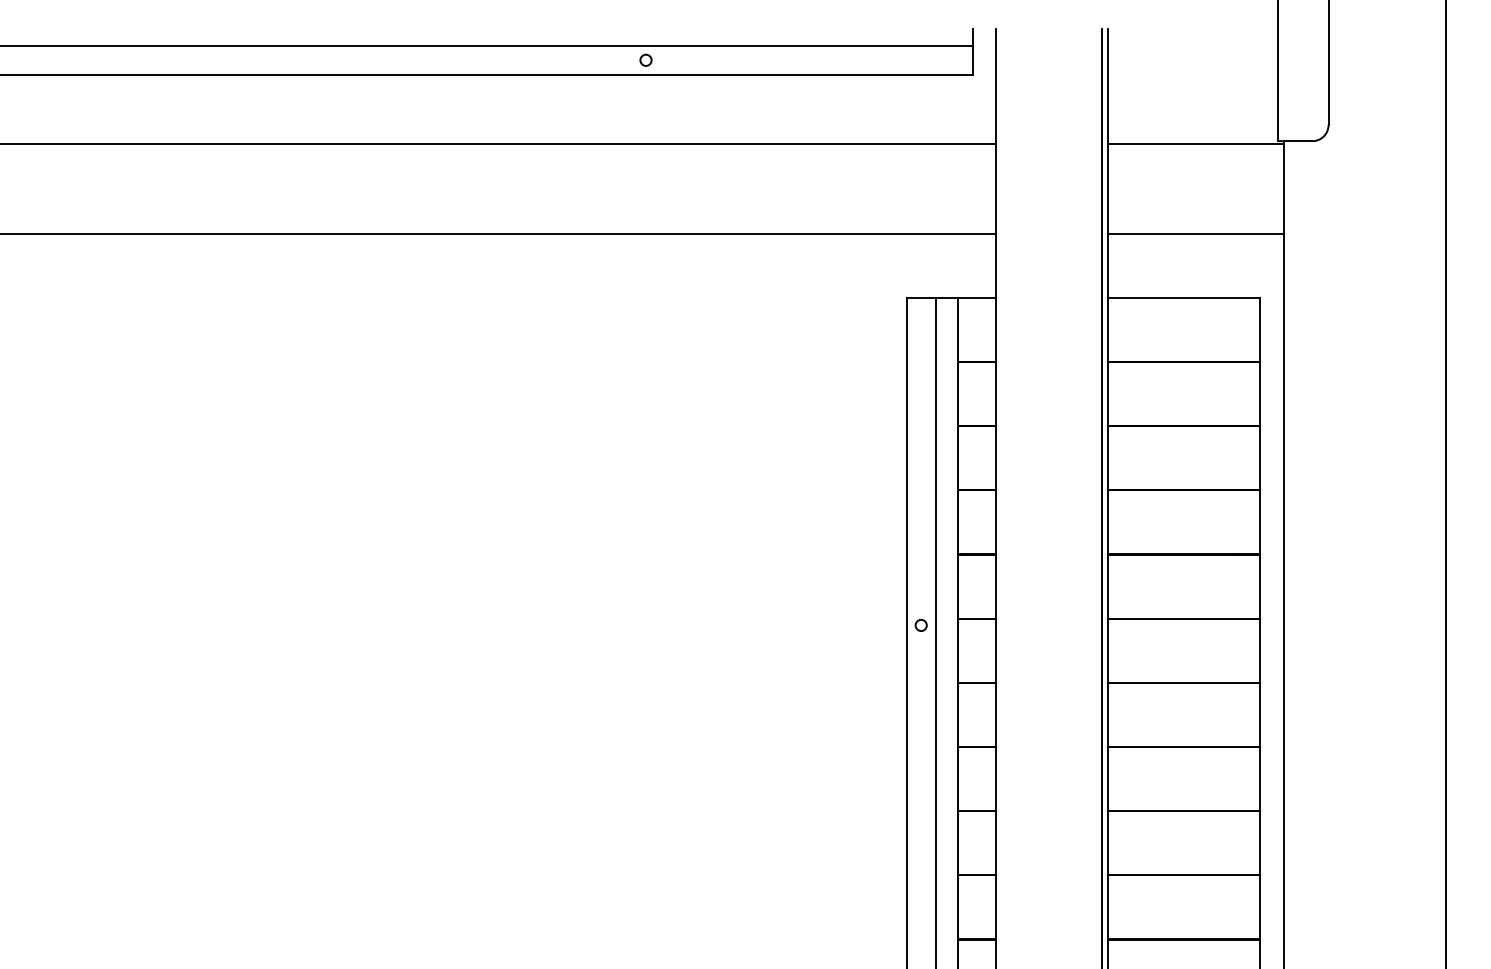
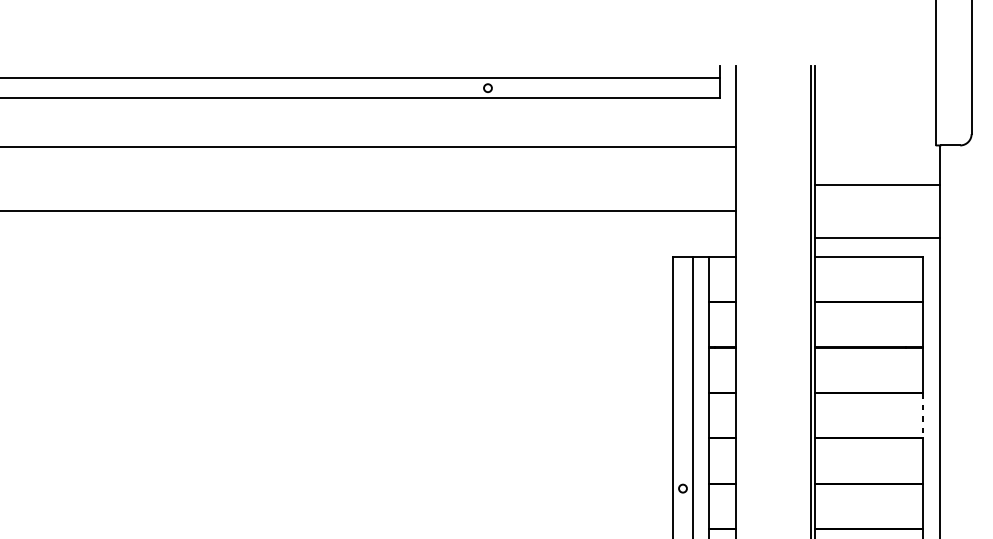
line: (1195, 143) -> (877, 184), moved
line: (1195, 233) -> (877, 237), moved
line: (1259, 522) -> (922, 415), solid -> dashed

